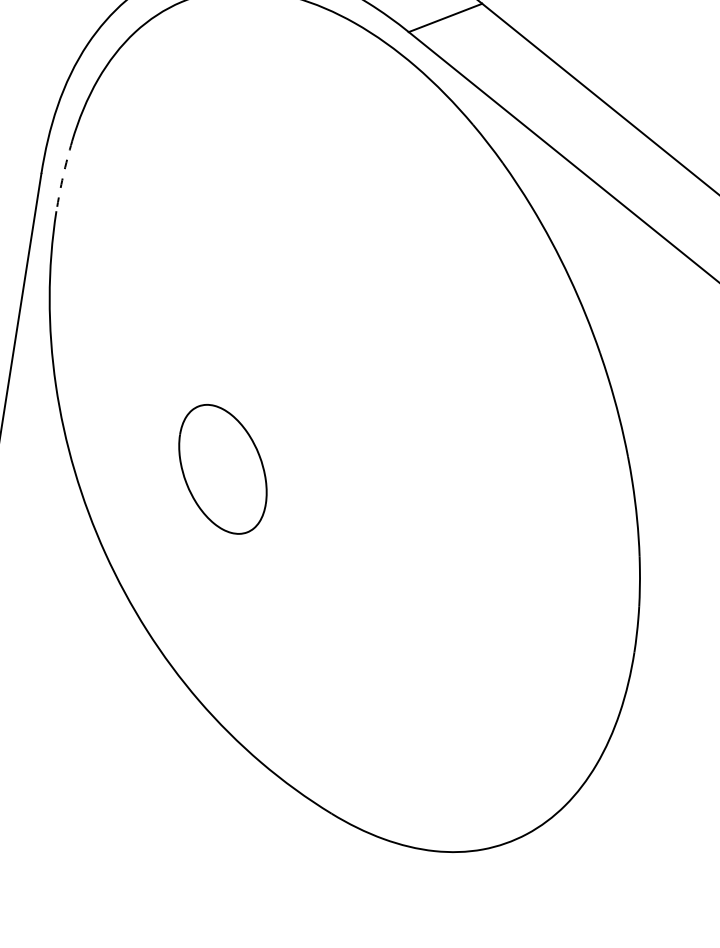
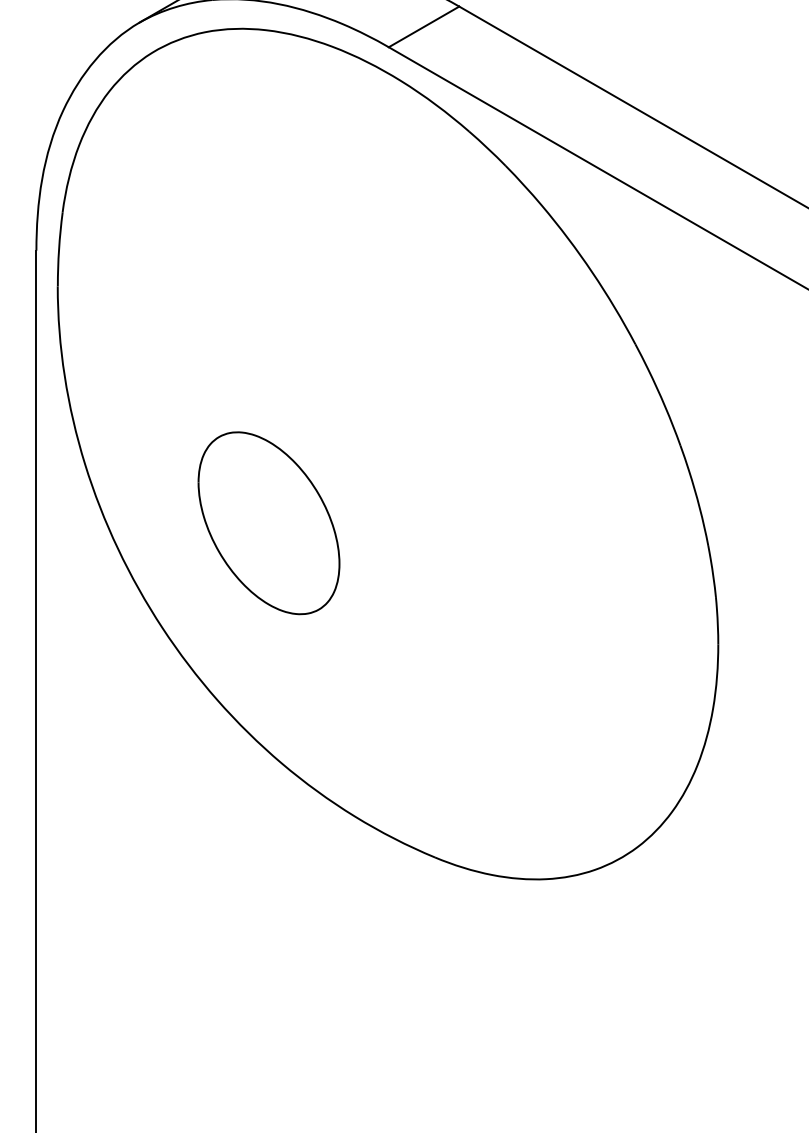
arc: (63, 176) -> (59, 249), dashed -> solid
part: (222, 469) -> (268, 523), size x1.43

